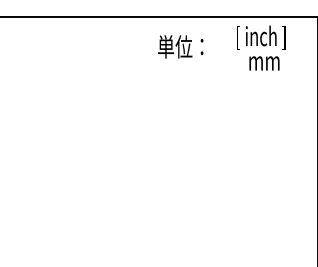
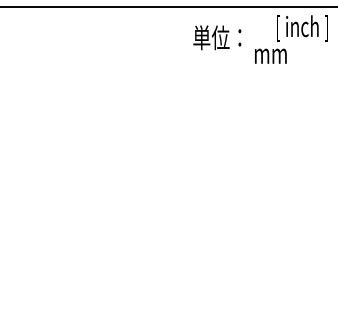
text: (264, 62) -> (270, 55), moved

